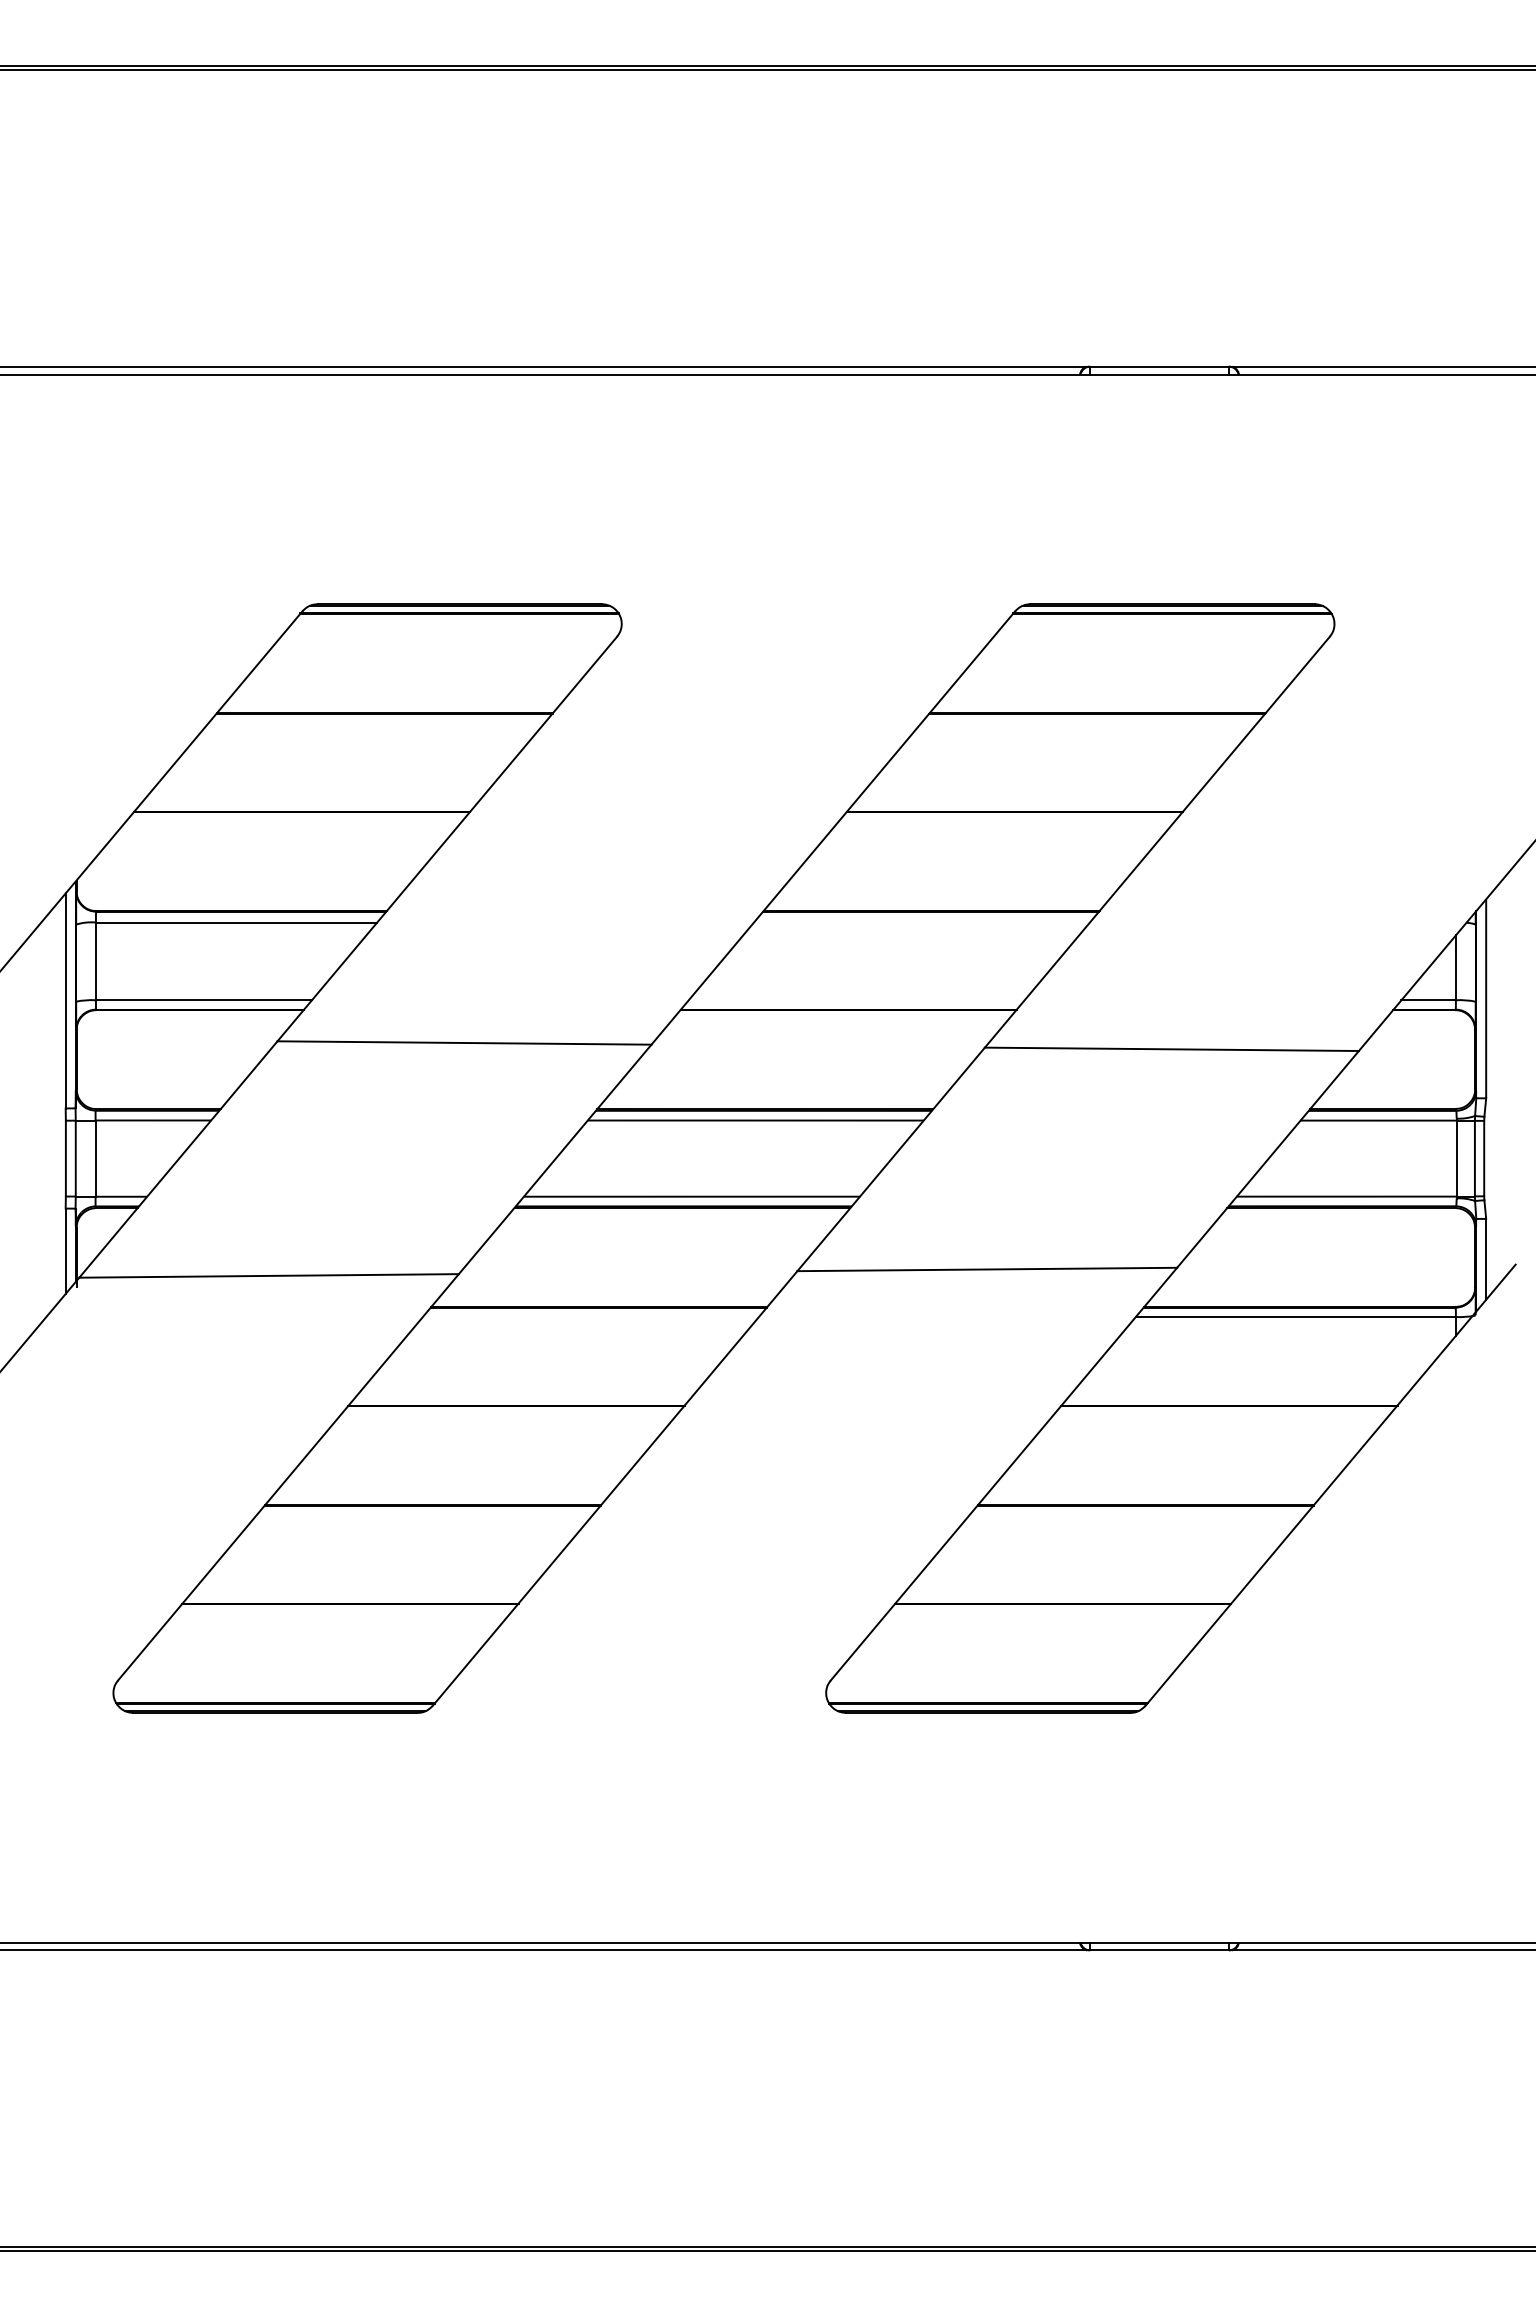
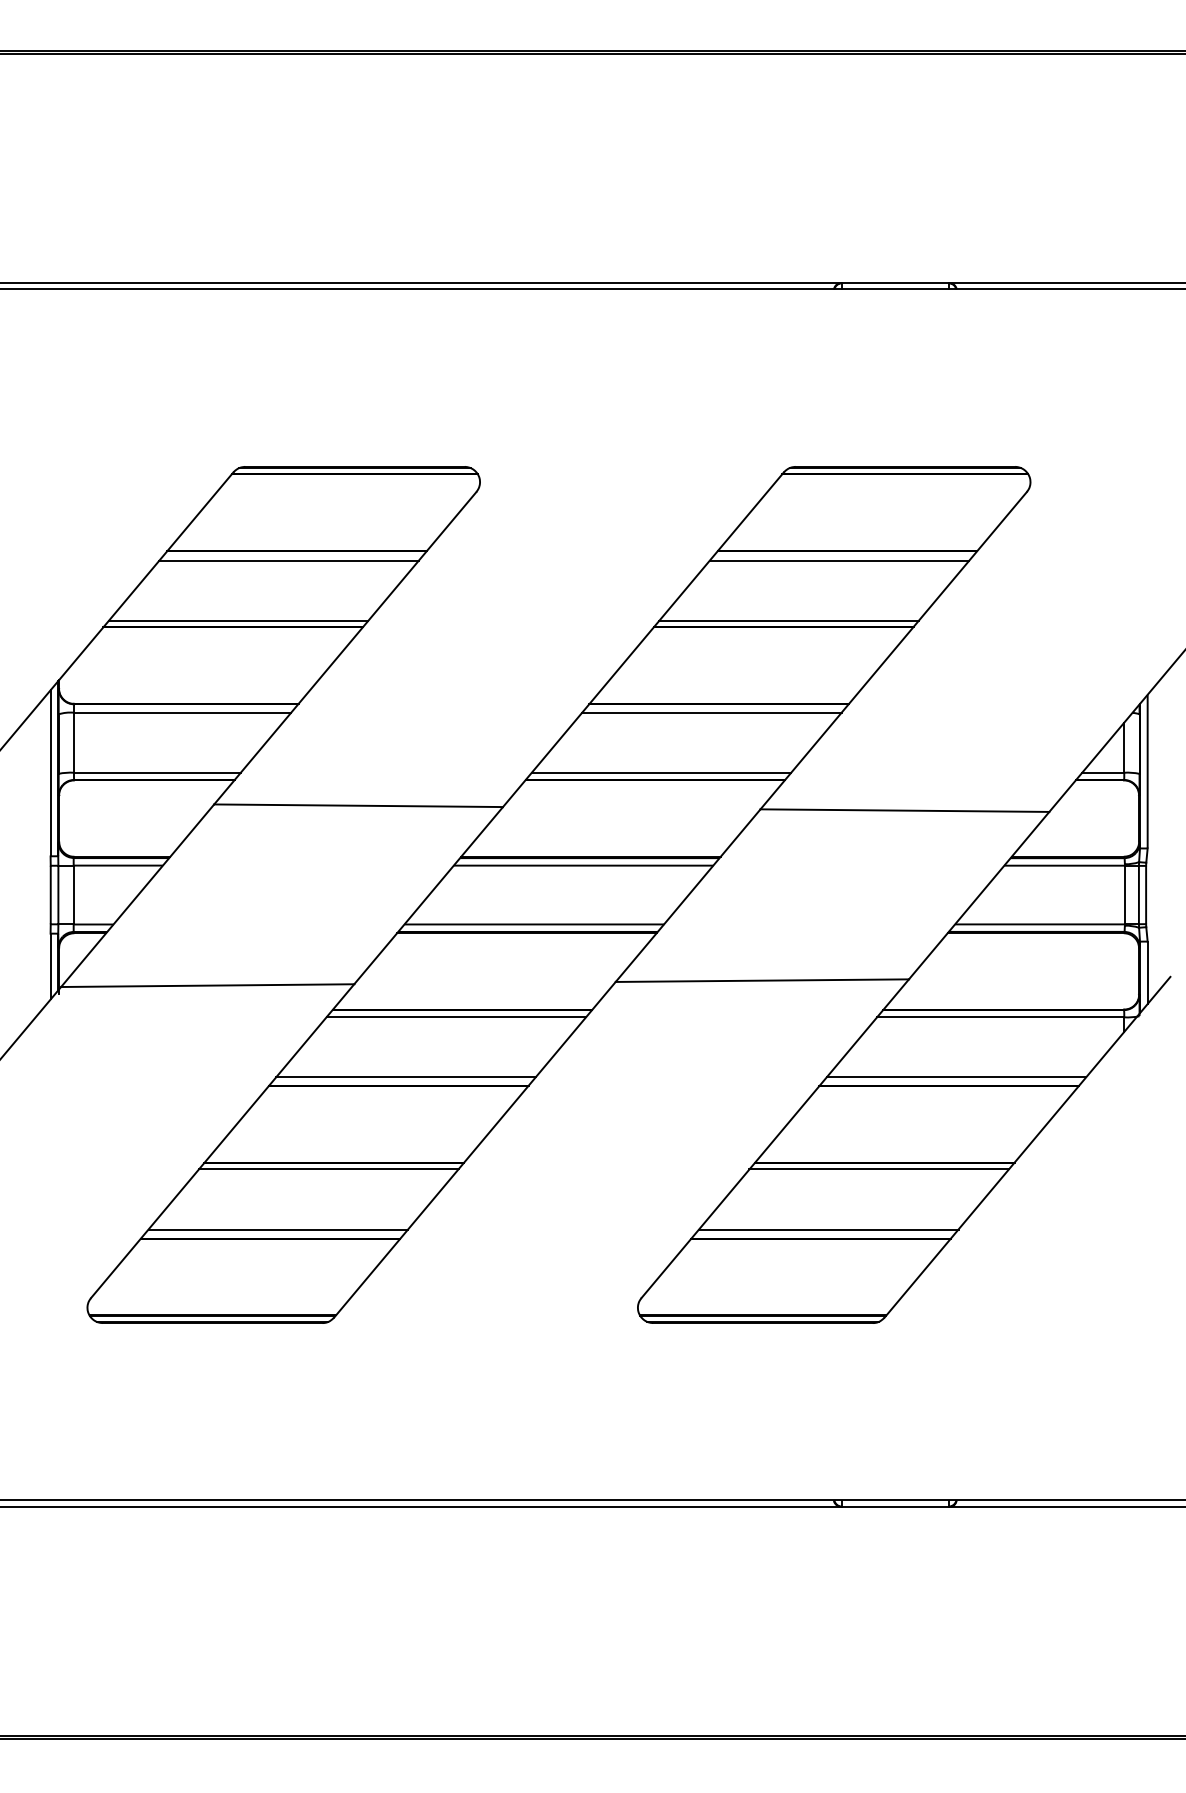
line: (374, 725) -> (289, 560), added
line: (1087, 725) -> (839, 560), added
line: (309, 803) -> (238, 620), added
line: (1022, 803) -> (789, 620), added
line: (922, 922) -> (712, 712), added
line: (856, 1000) -> (661, 772), added
line: (591, 1316) -> (456, 1016), added
line: (525, 1394) -> (405, 1077), added
line: (1238, 1394) -> (956, 1077), added
line: (425, 1513) -> (328, 1169), added
line: (1138, 1513) -> (879, 1169), added
line: (360, 1591) -> (278, 1229), added
line: (1073, 1591) -> (828, 1229), added

